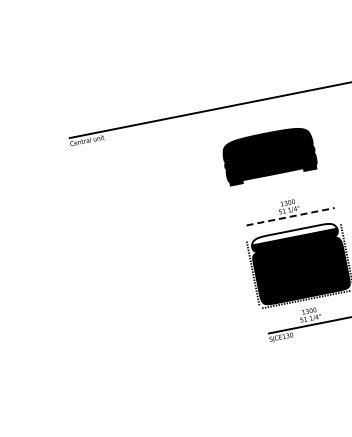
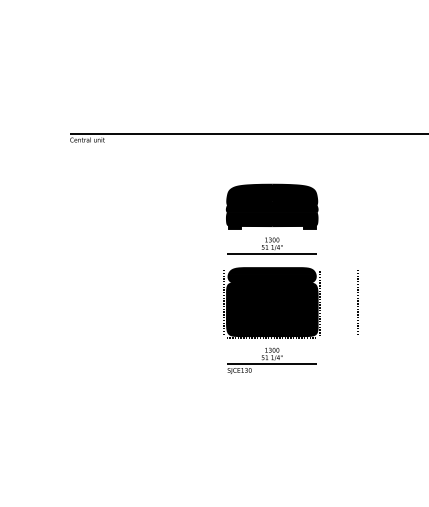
part: (268, 155) -> (271, 206), moved
line: (290, 217) -> (272, 254), dashed -> solid
fill: (293, 233) -> (271, 271), added

